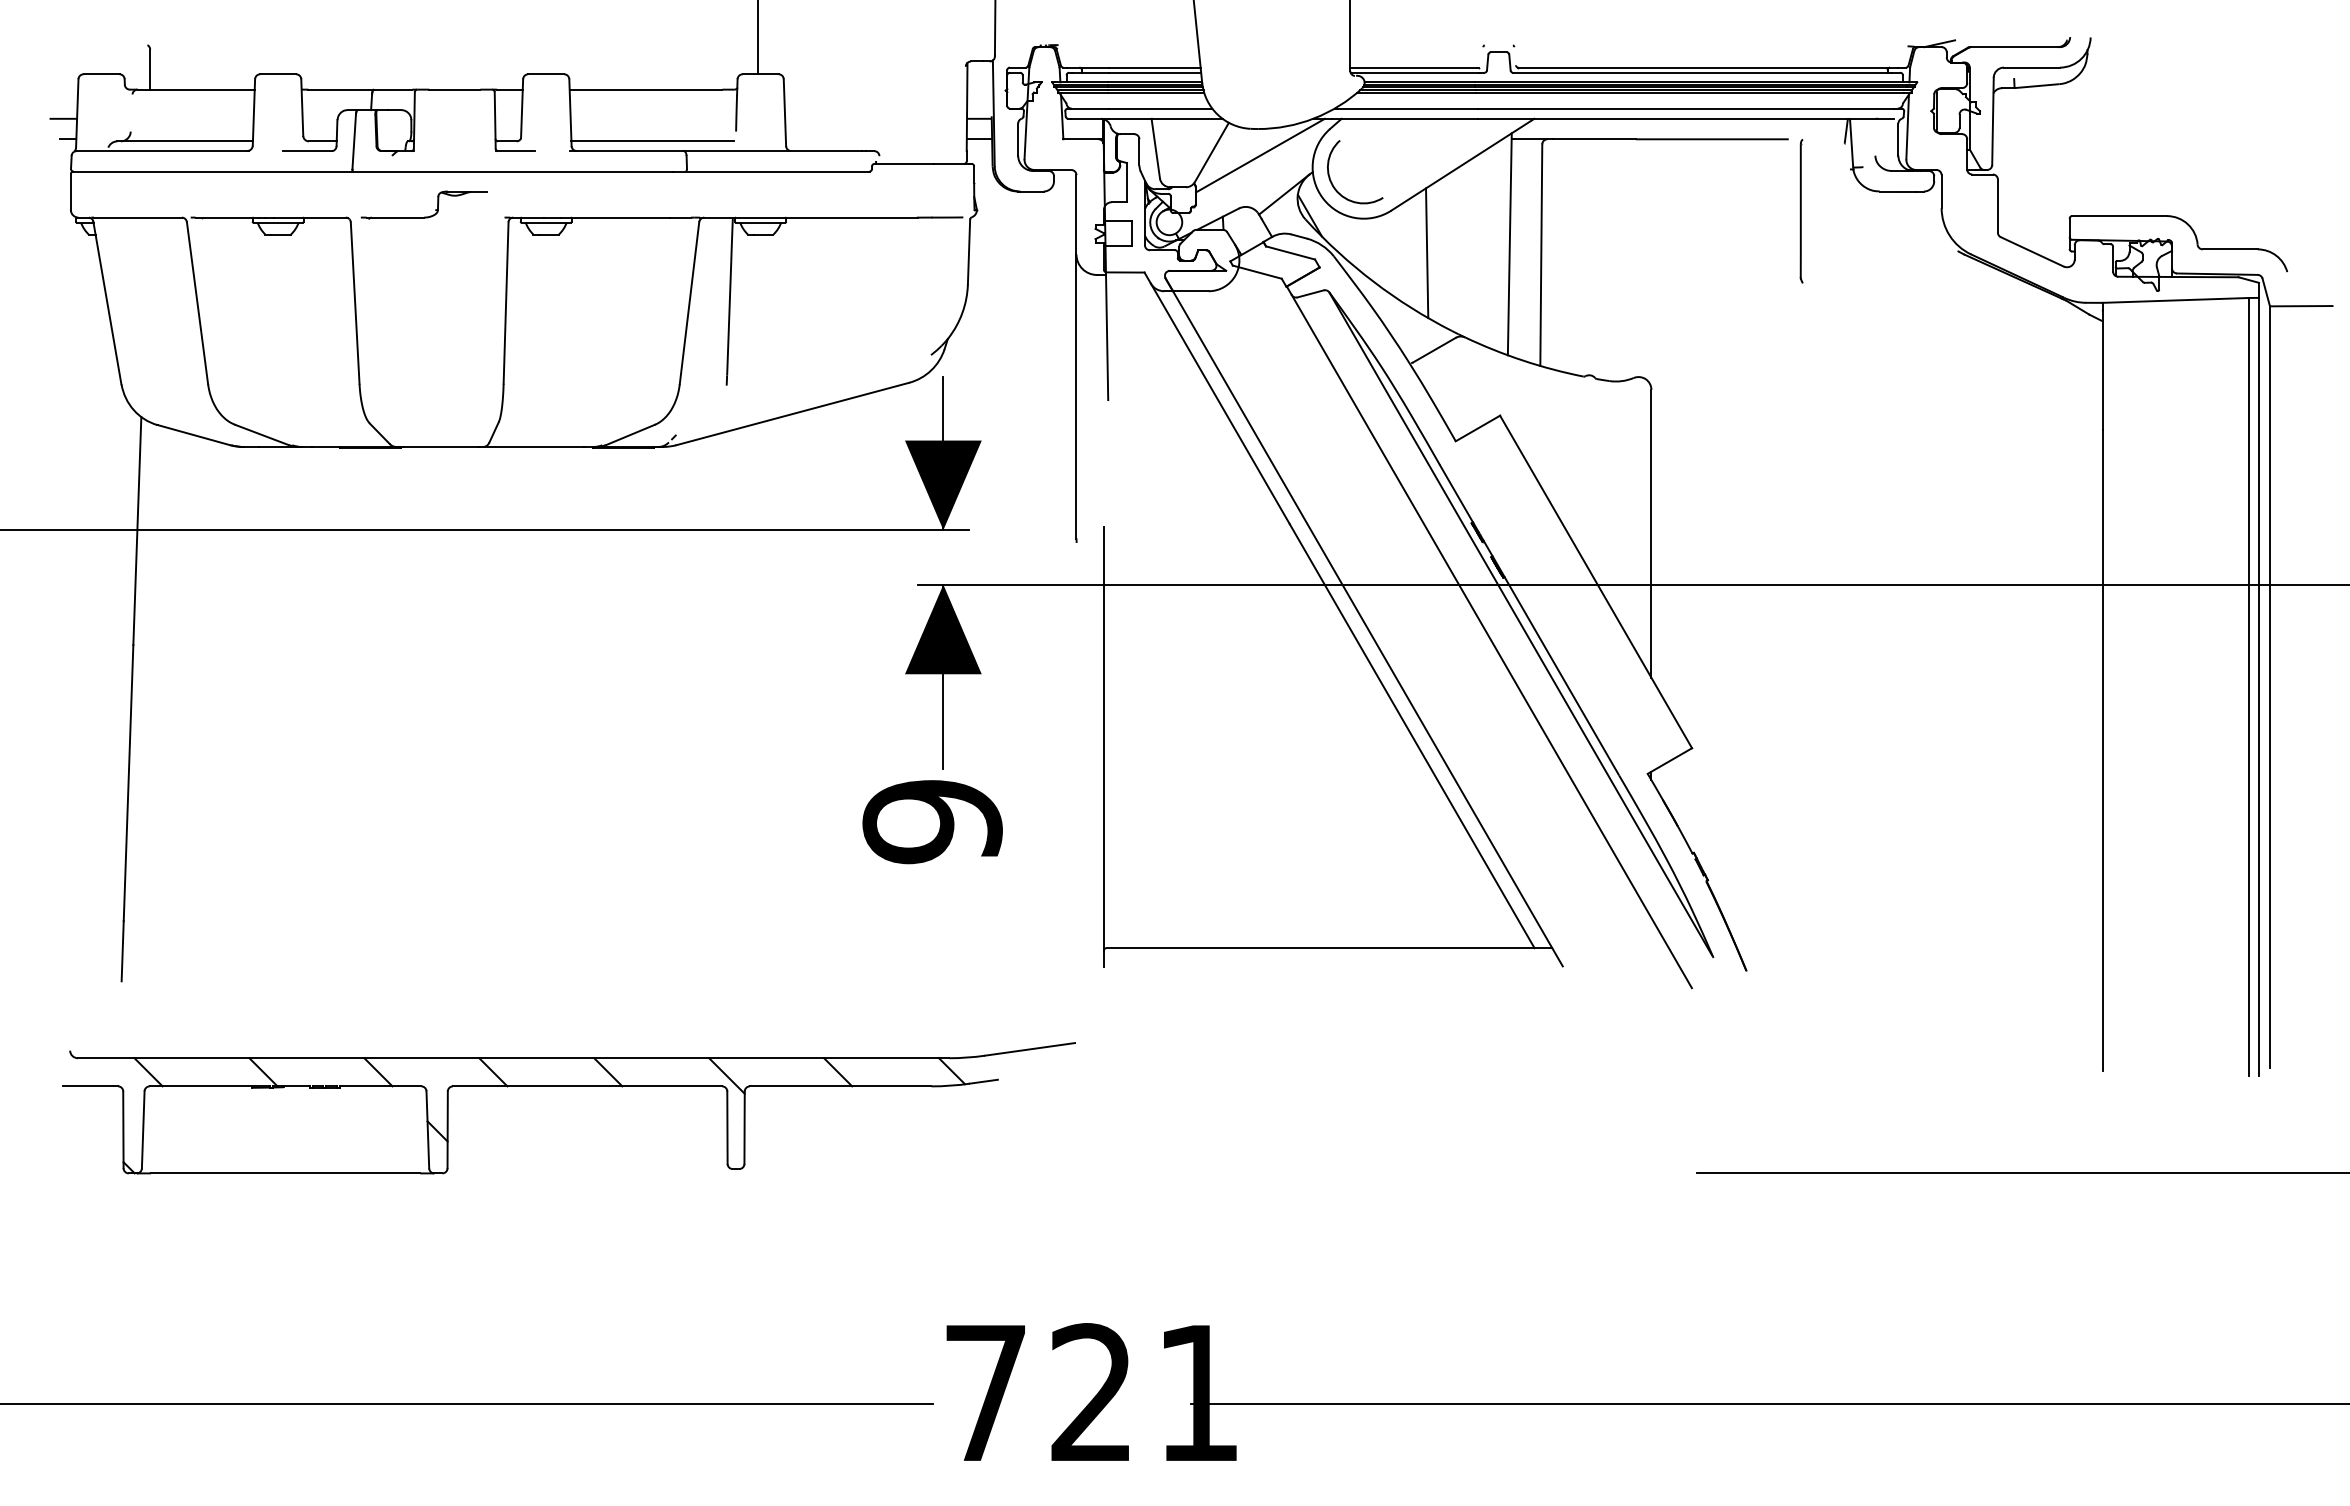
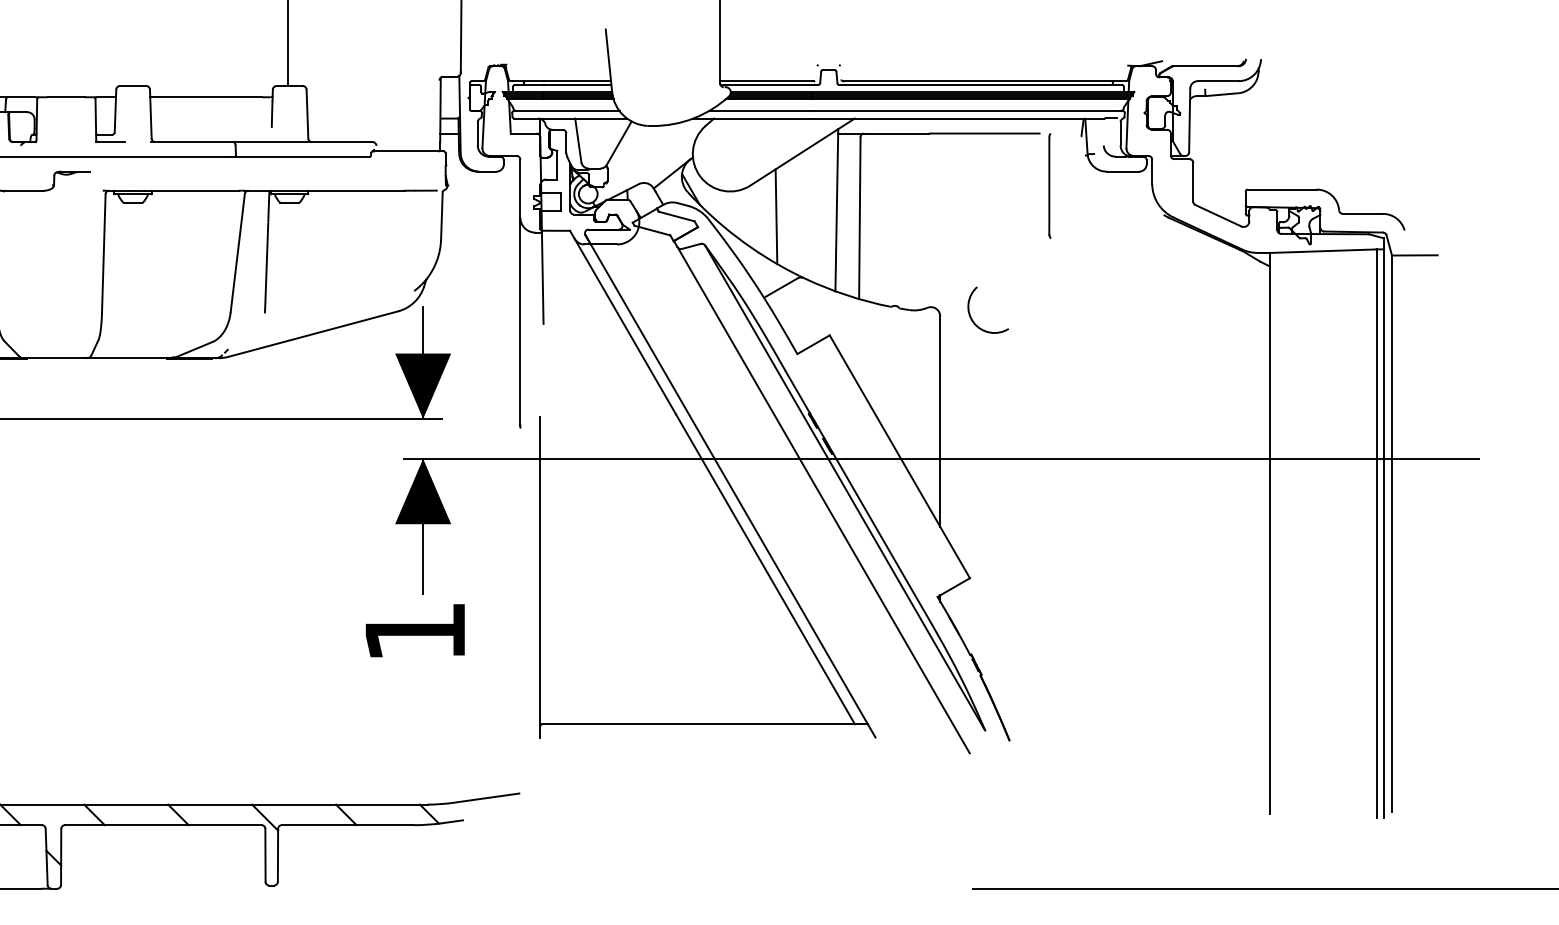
line: (652, 141) -> (210, 135), removed
line: (1260, 155) -> (654, 145), removed
arc: (1335, 187) -> (973, 321), moved
text: (932, 822) -> (415, 632), 9 -> 1

